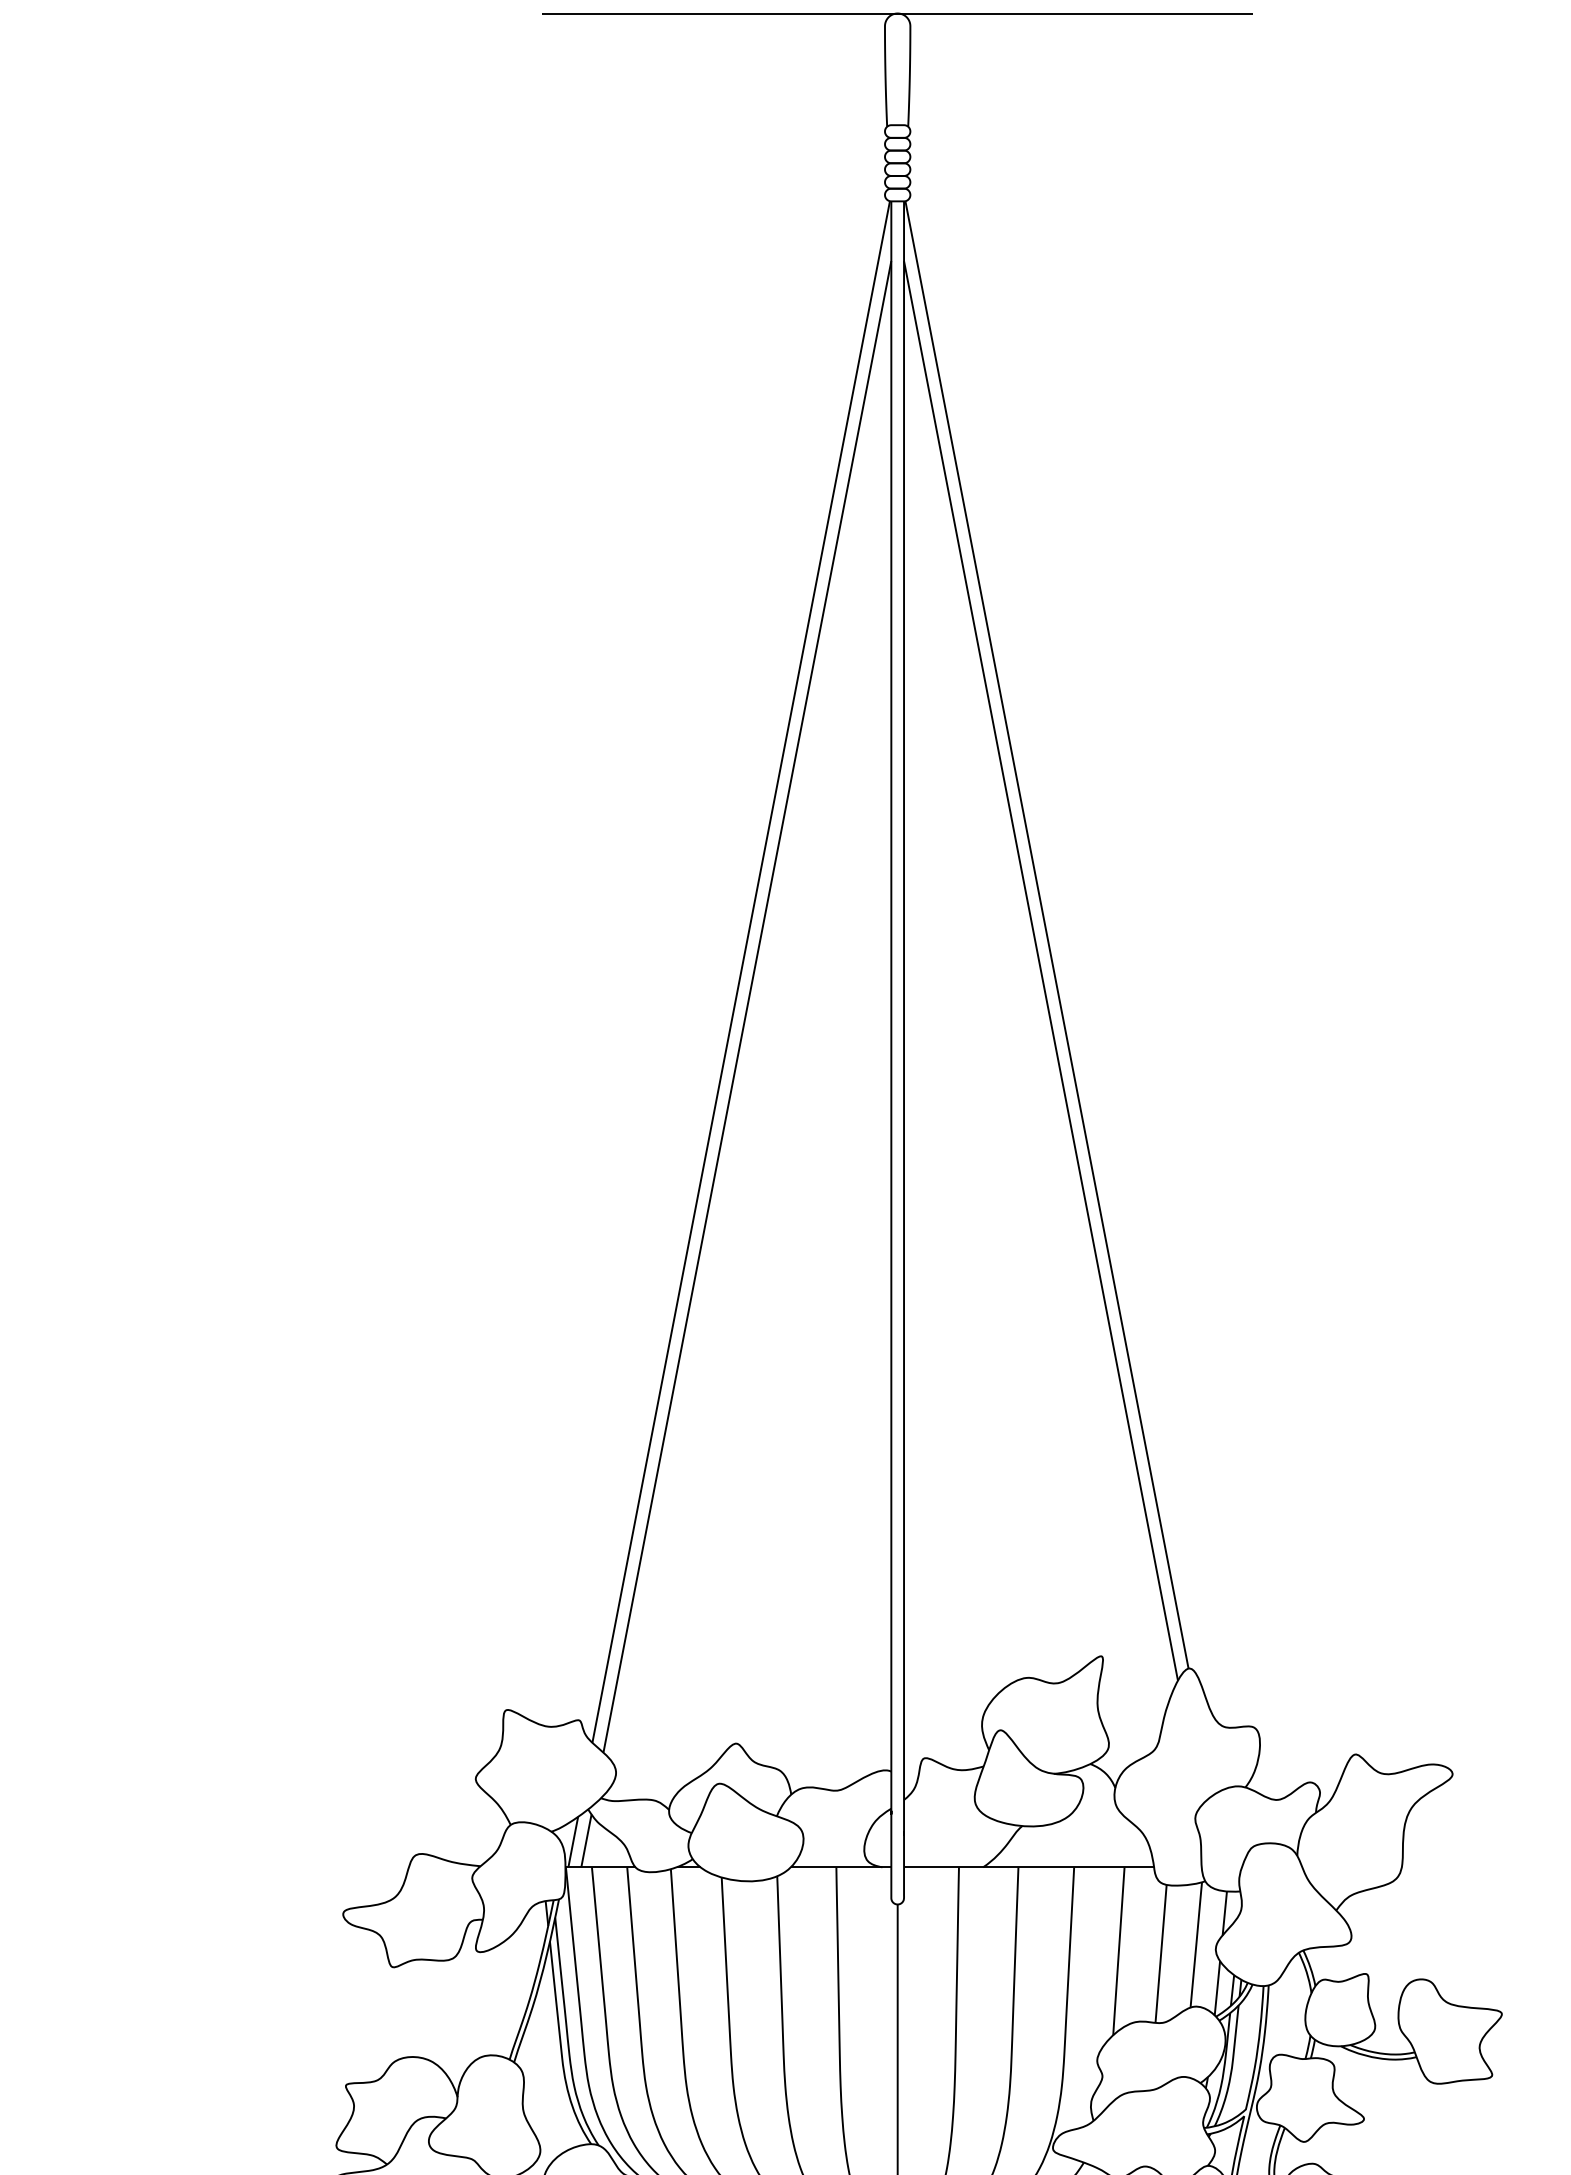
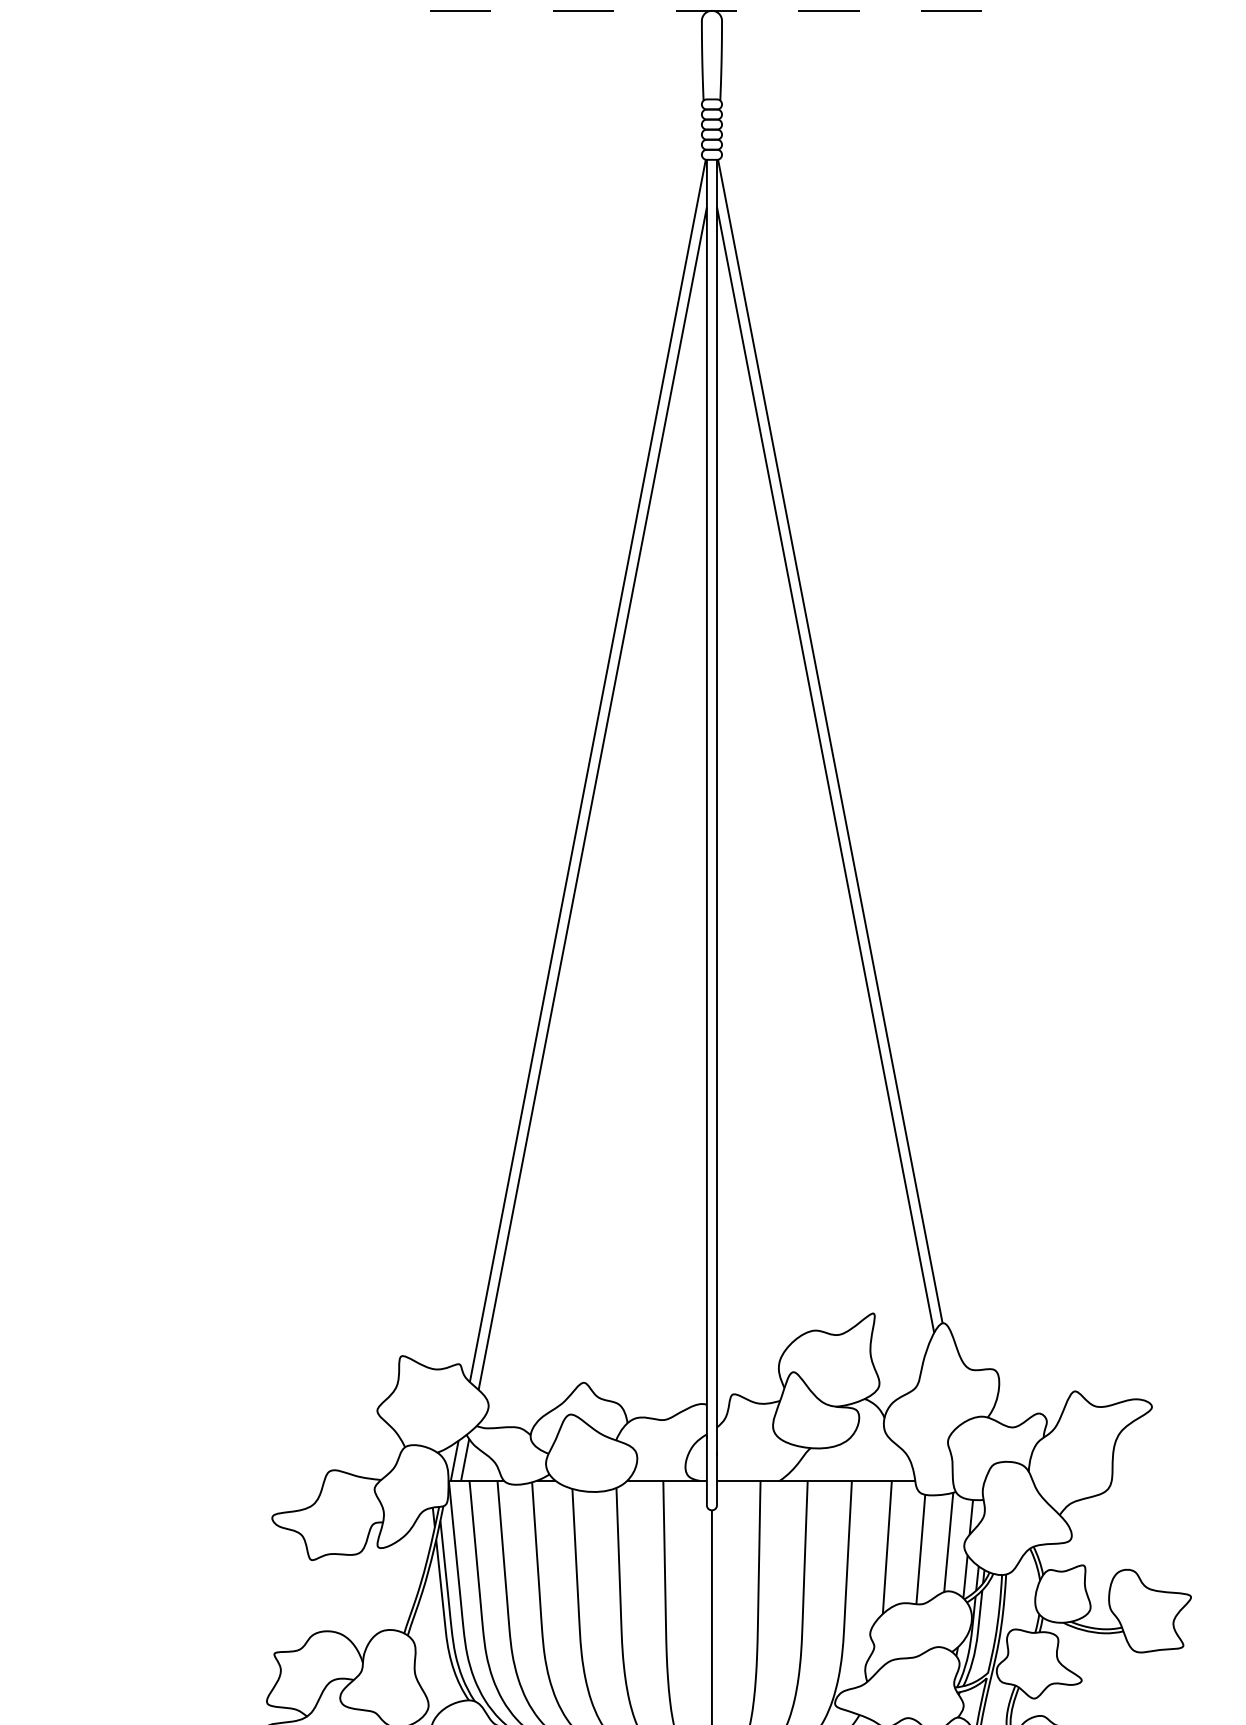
line: (897, 13) -> (711, 10), solid -> dashed

